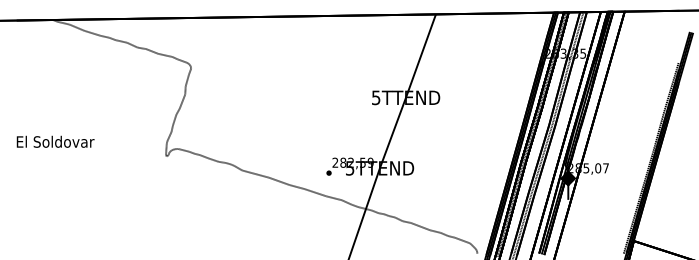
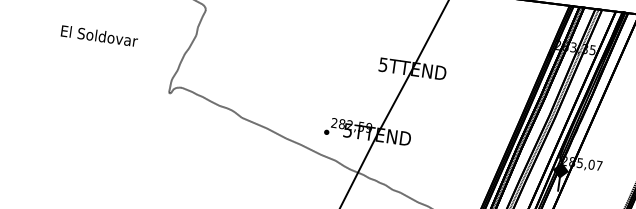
text: (55, 141) -> (99, 35), moved

